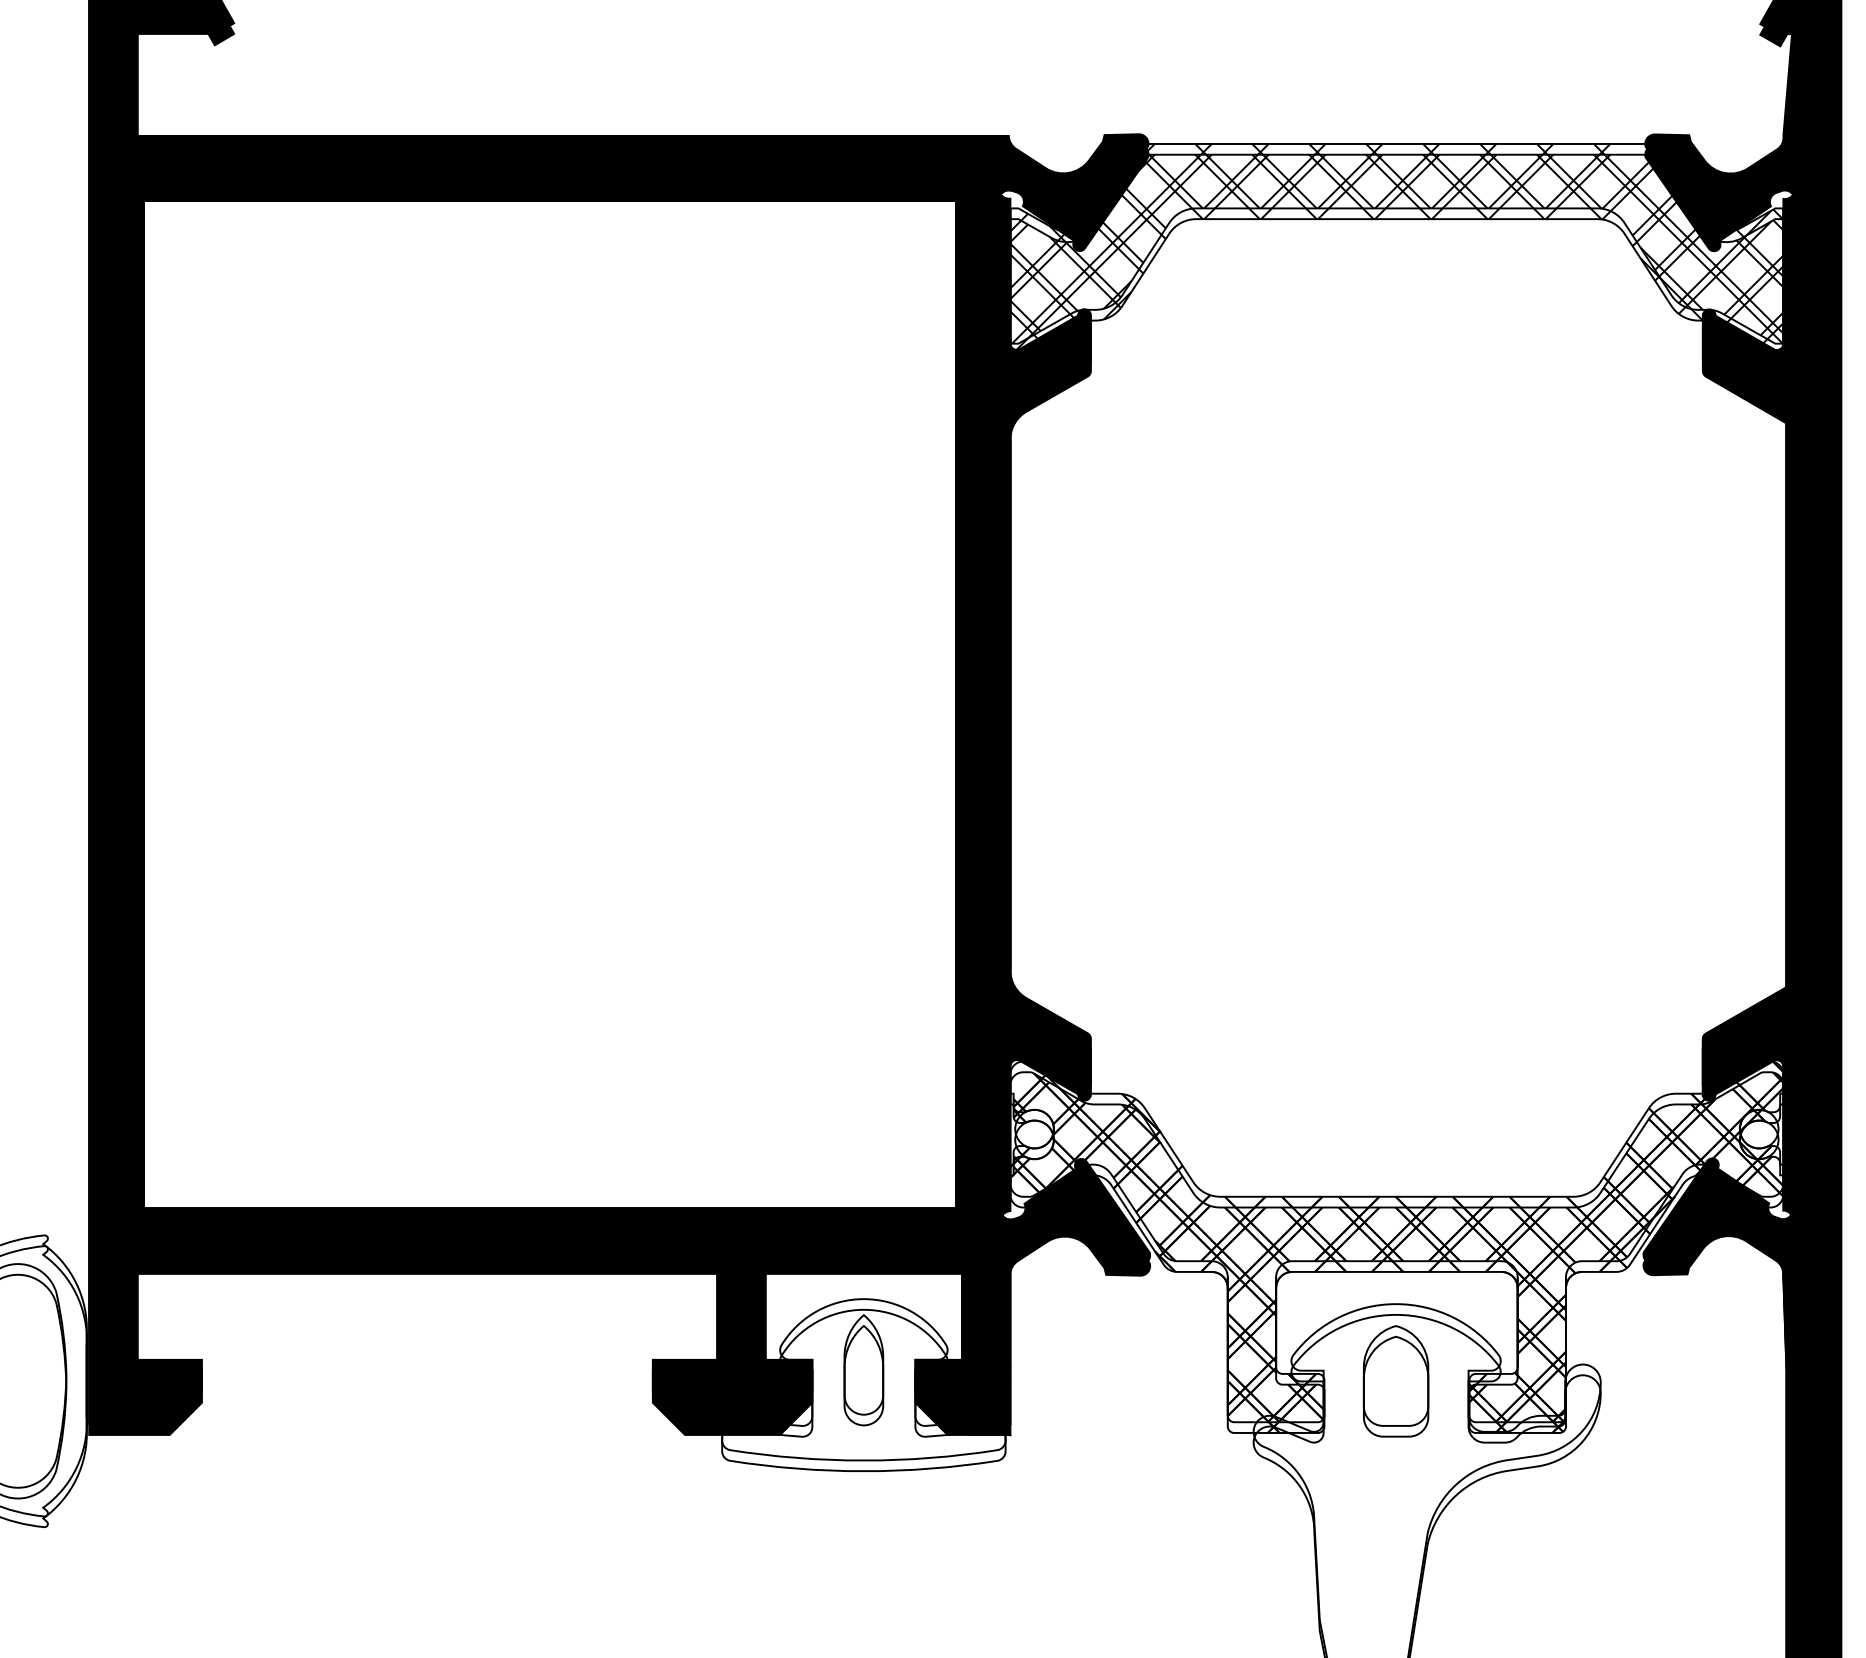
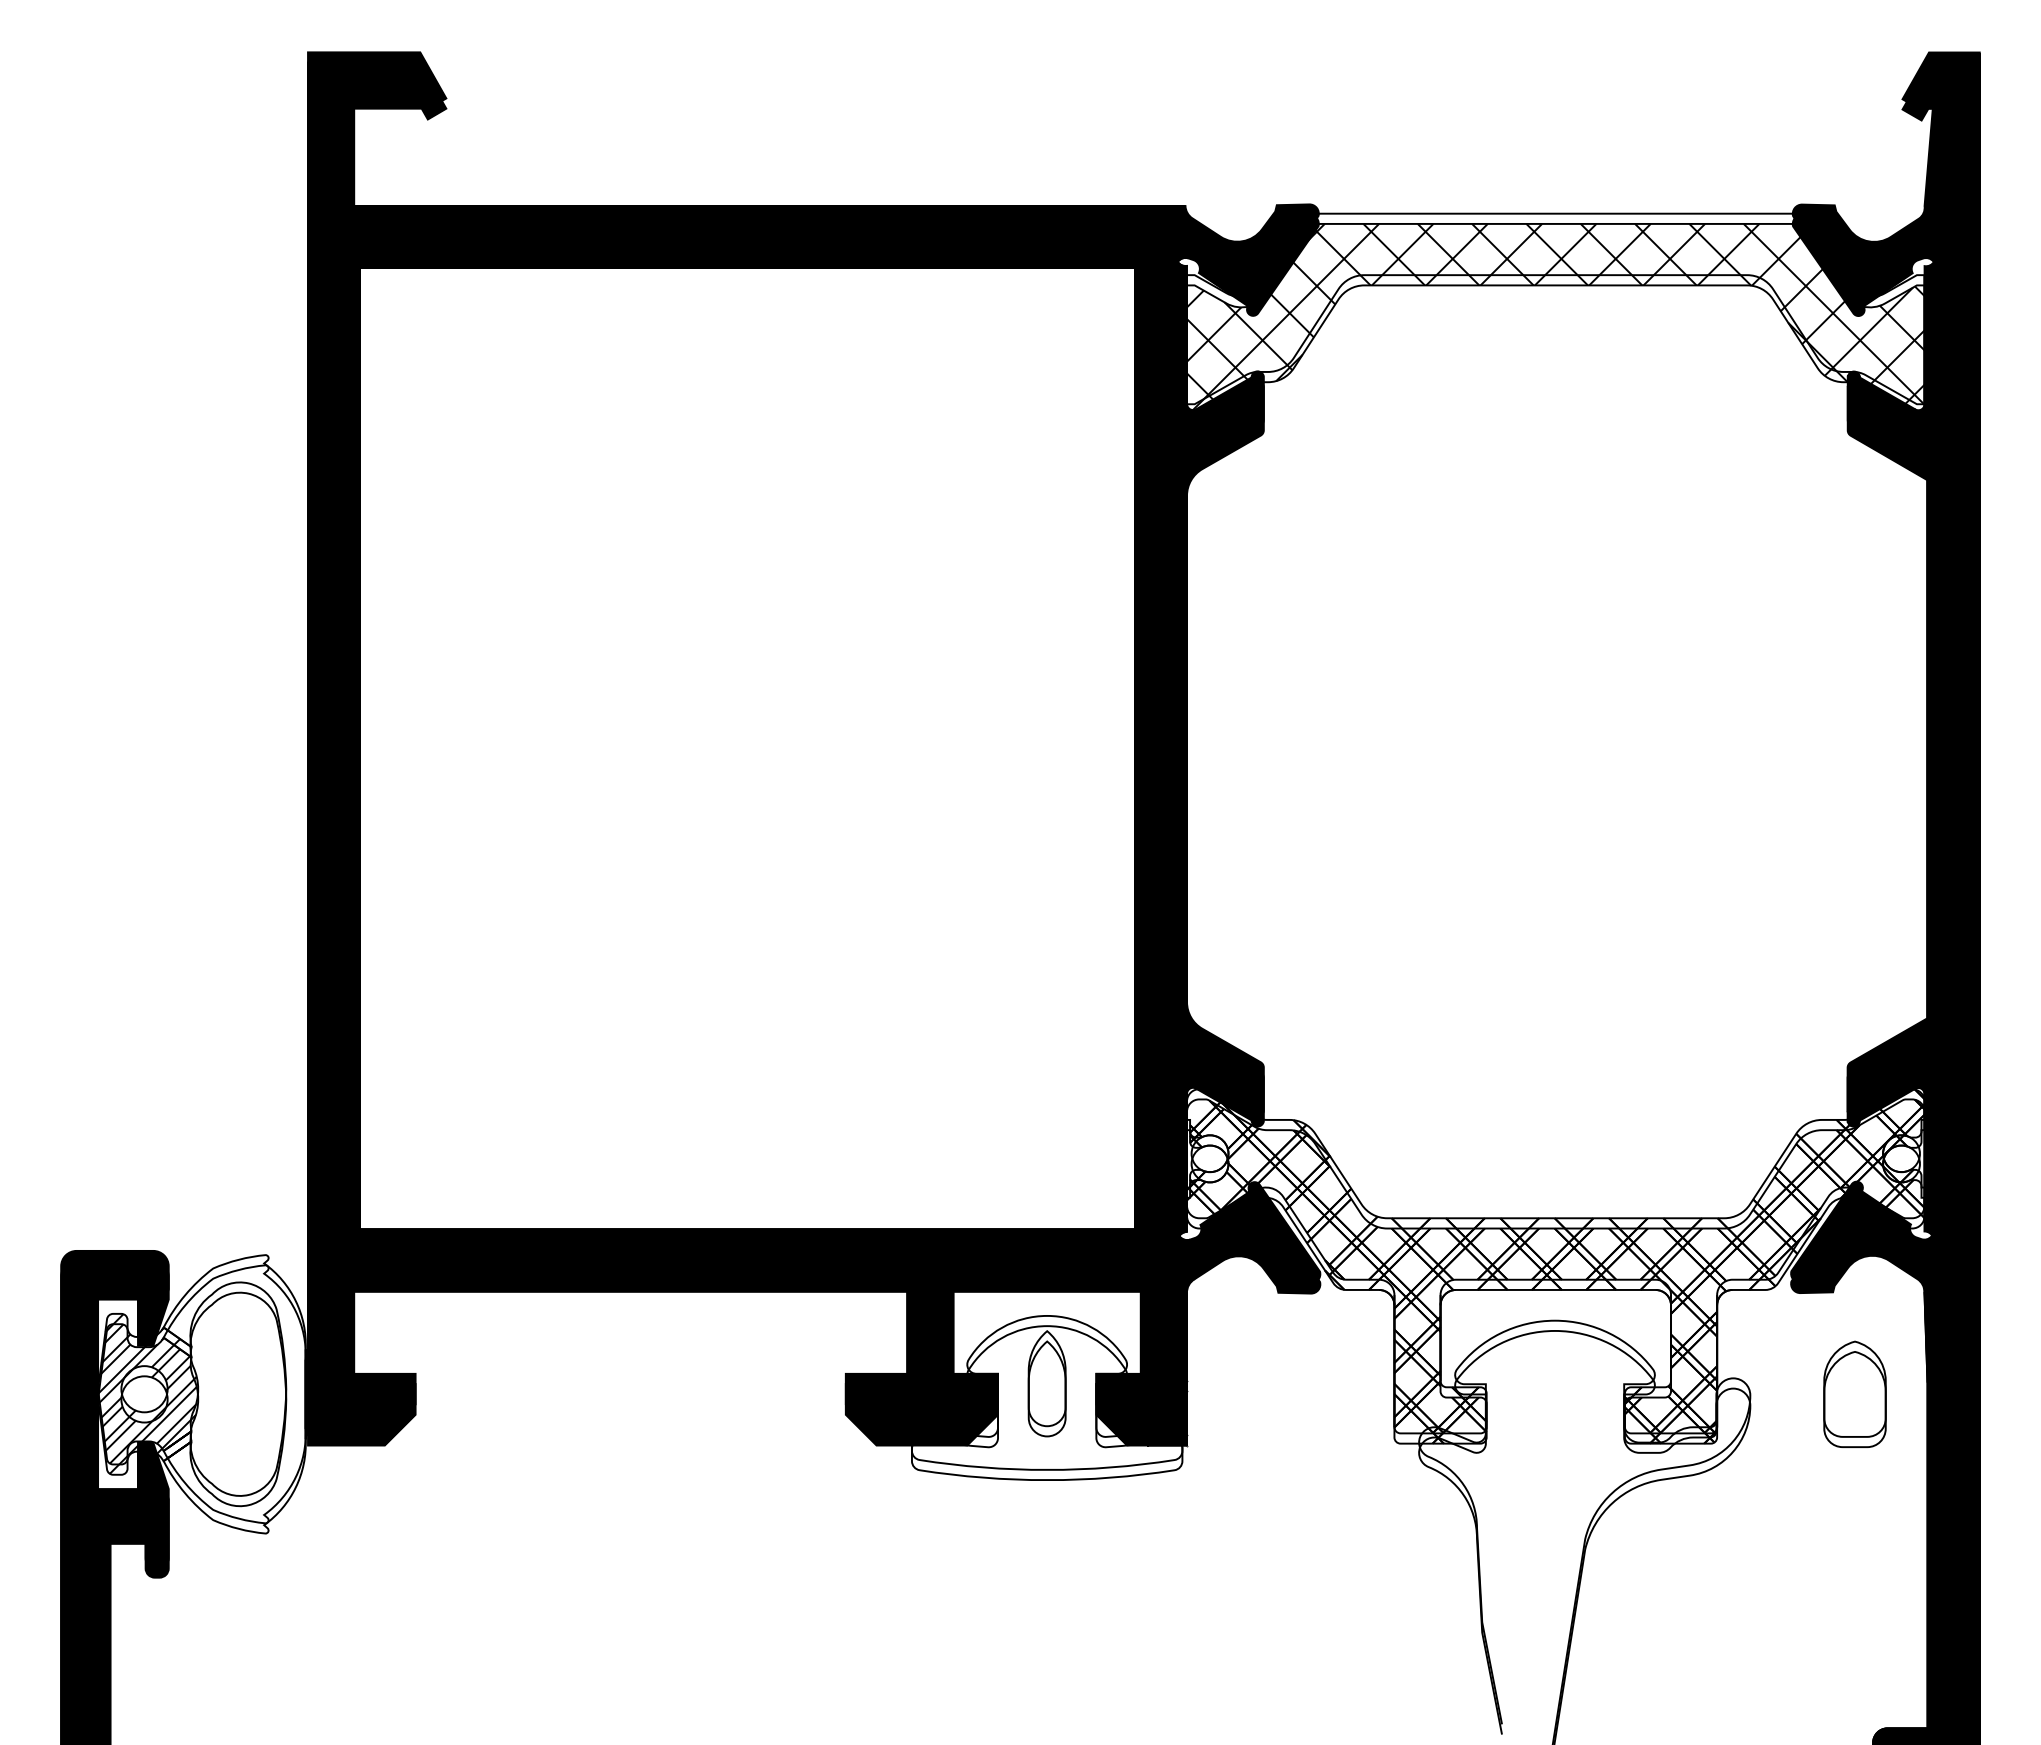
hatch: (1396, 243) -> (1555, 308), removed
part: (1395, 1380) -> (1854, 1393), moved

